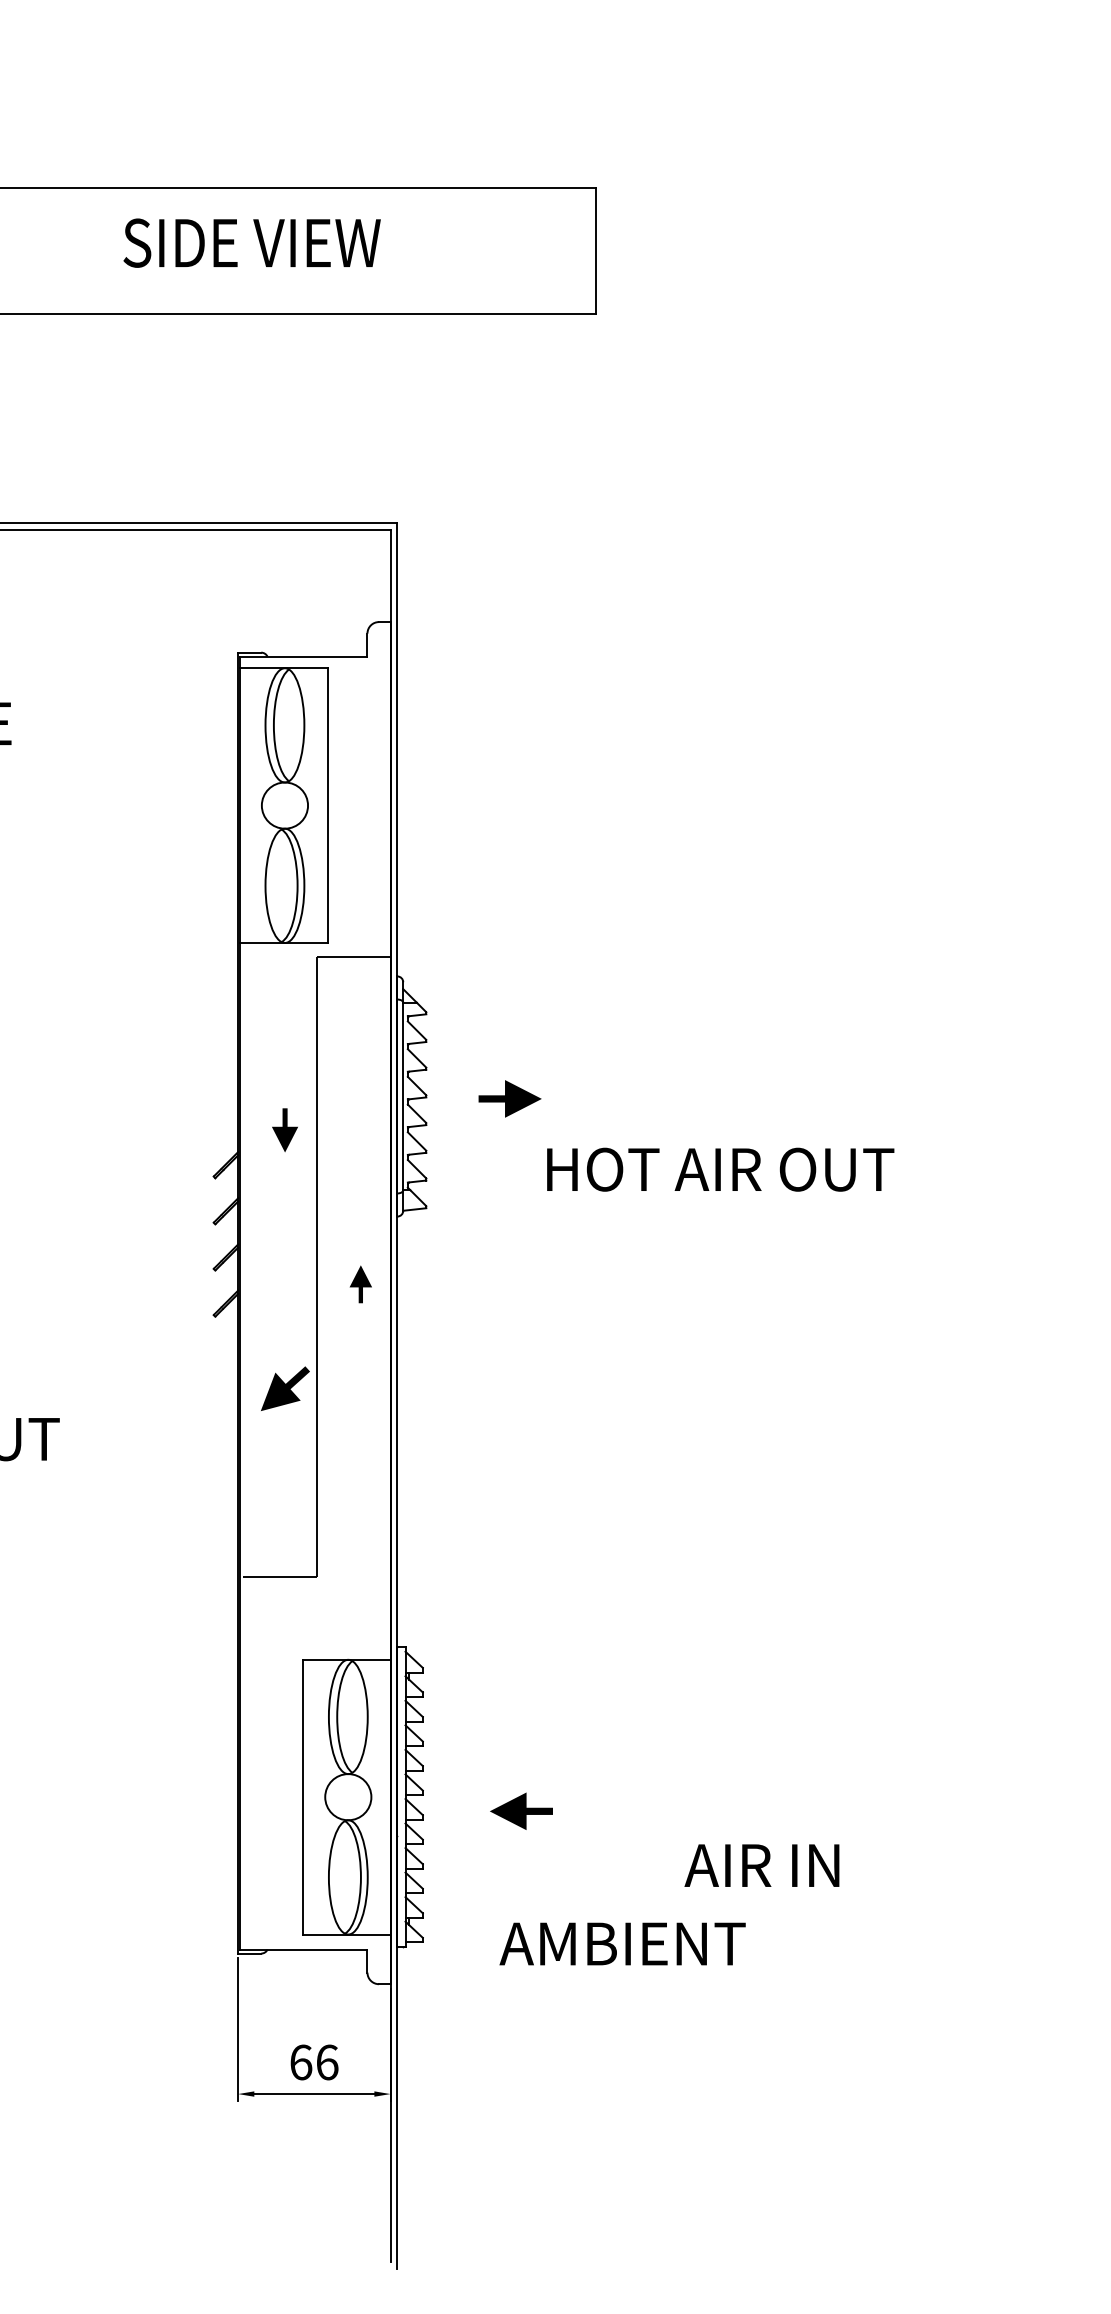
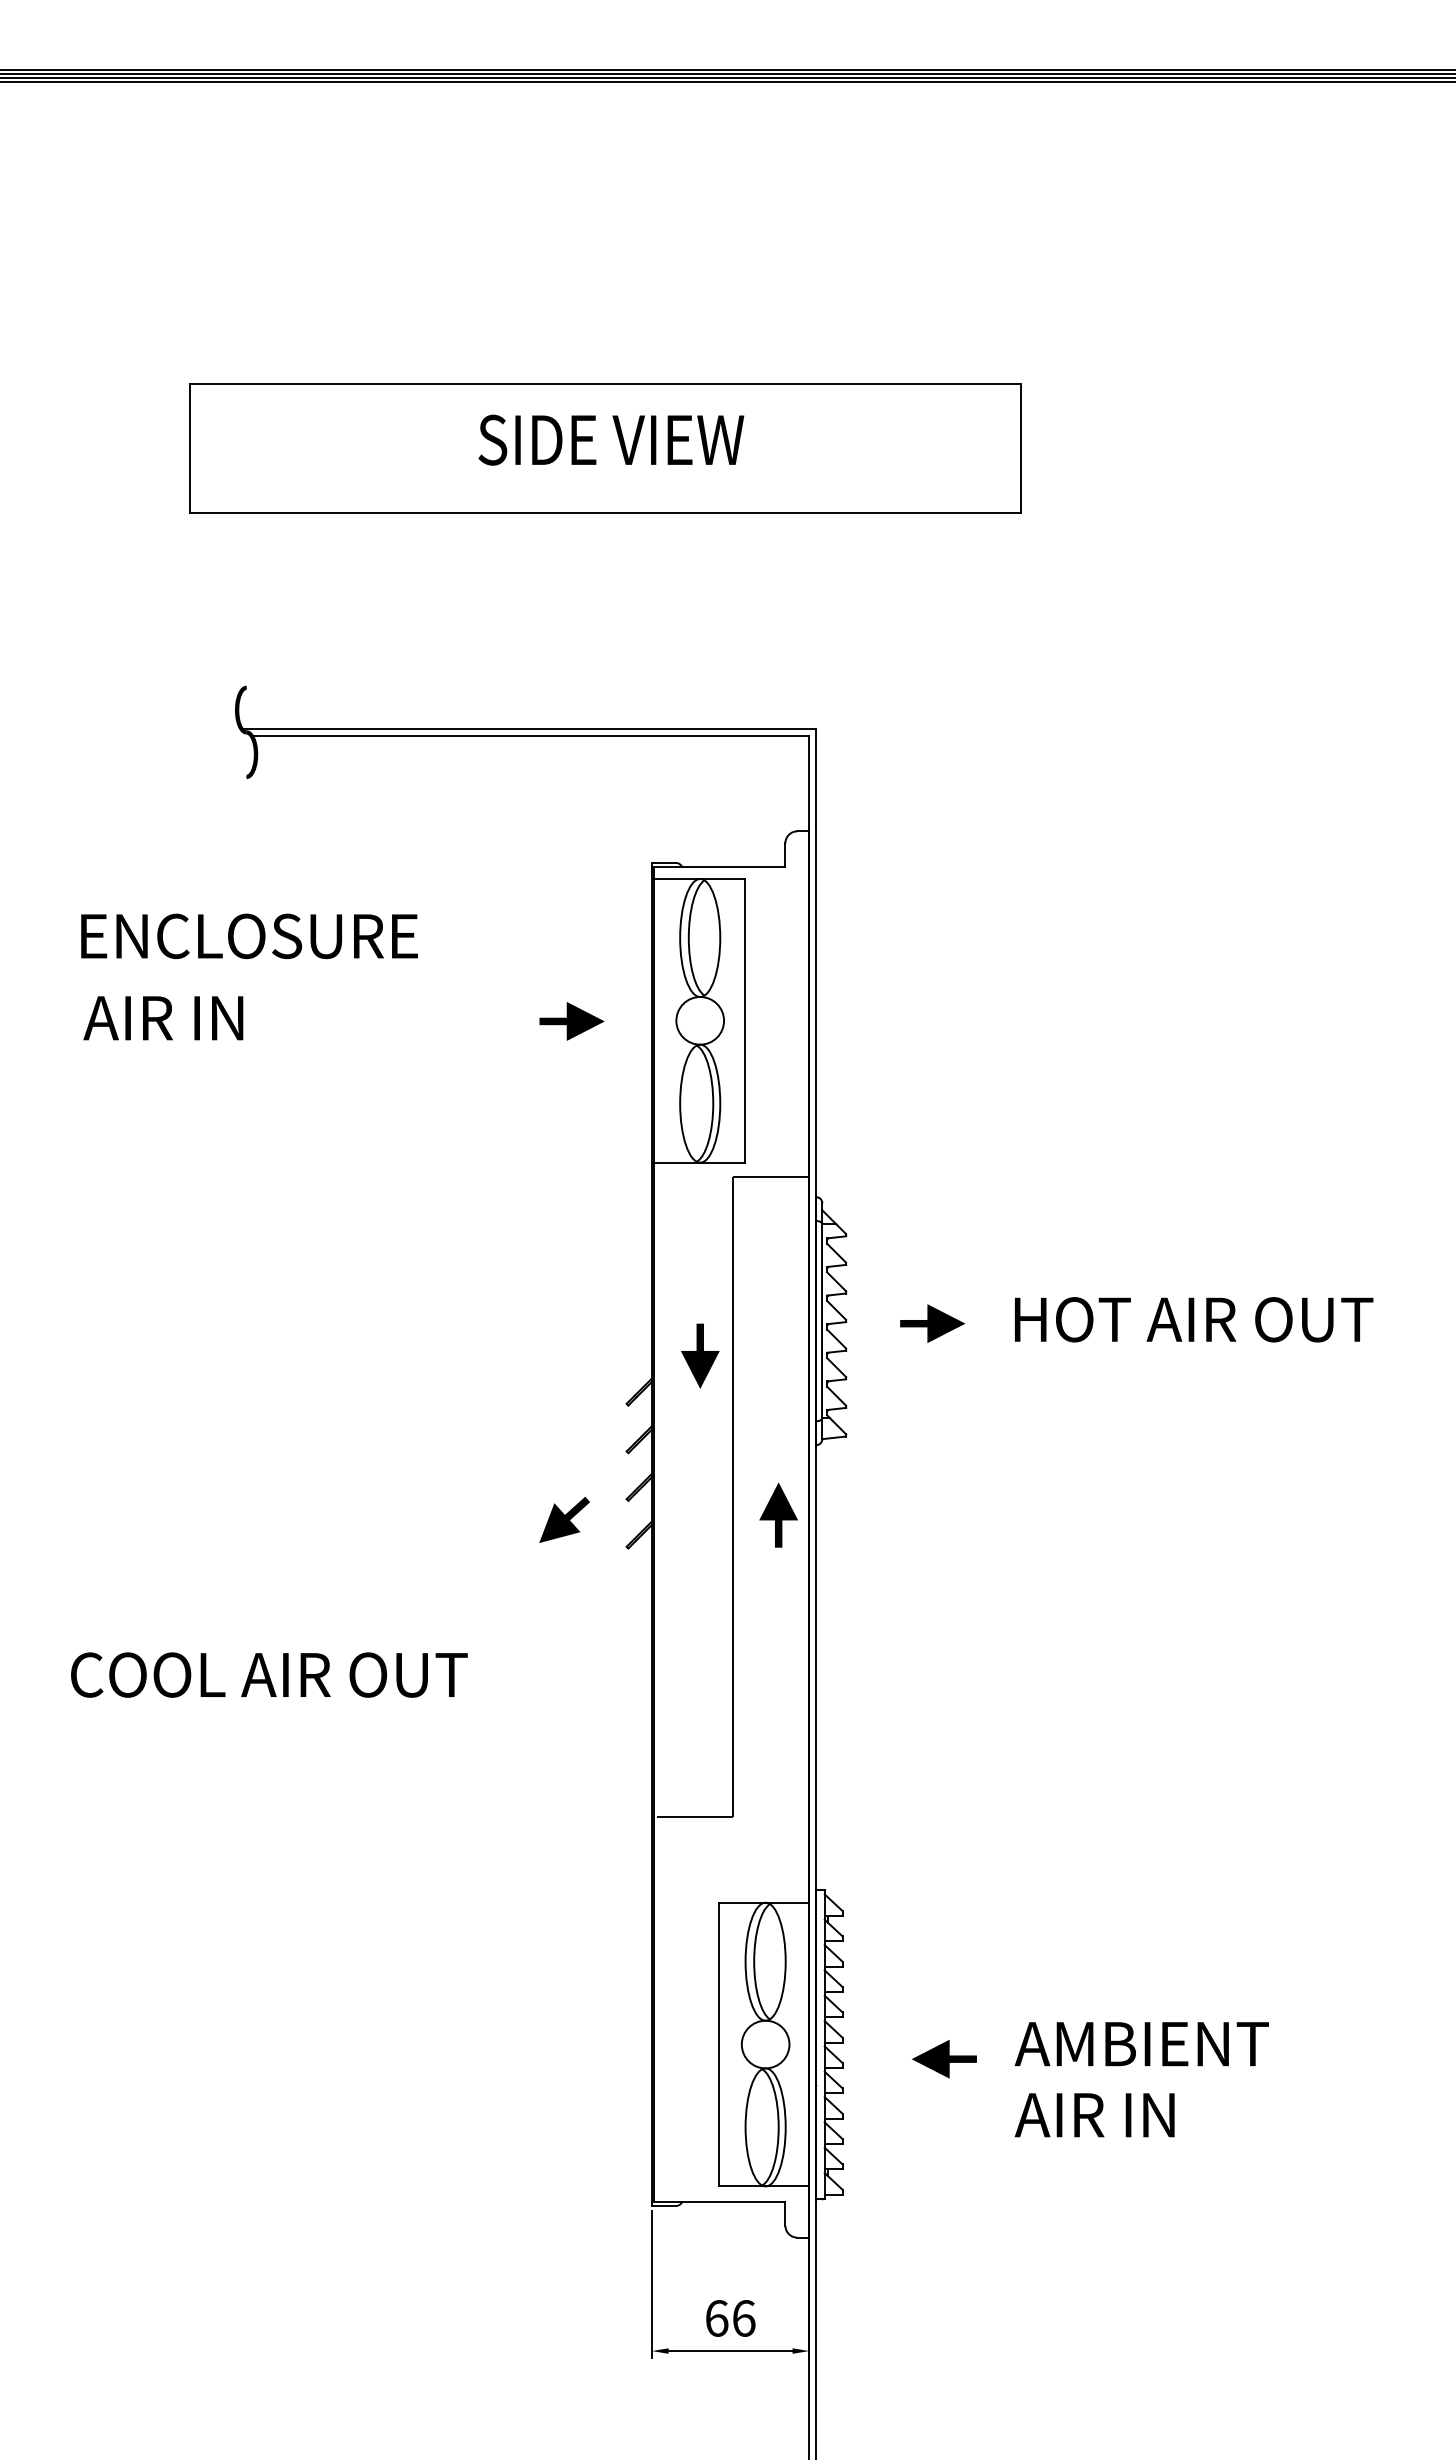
text: (252, 242) -> (611, 439), moved
part: (160, 806) -> (571, 1021), added
part: (285, 1129) -> (700, 1355), size x1.43
text: (721, 1169) -> (1194, 1319), moved
part: (360, 1283) -> (778, 1514), size x1.67
part: (285, 1388) -> (564, 1519), moved
text: (761, 1865) -> (1094, 2115), moved
text: (622, 1944) -> (1141, 2044), moved

